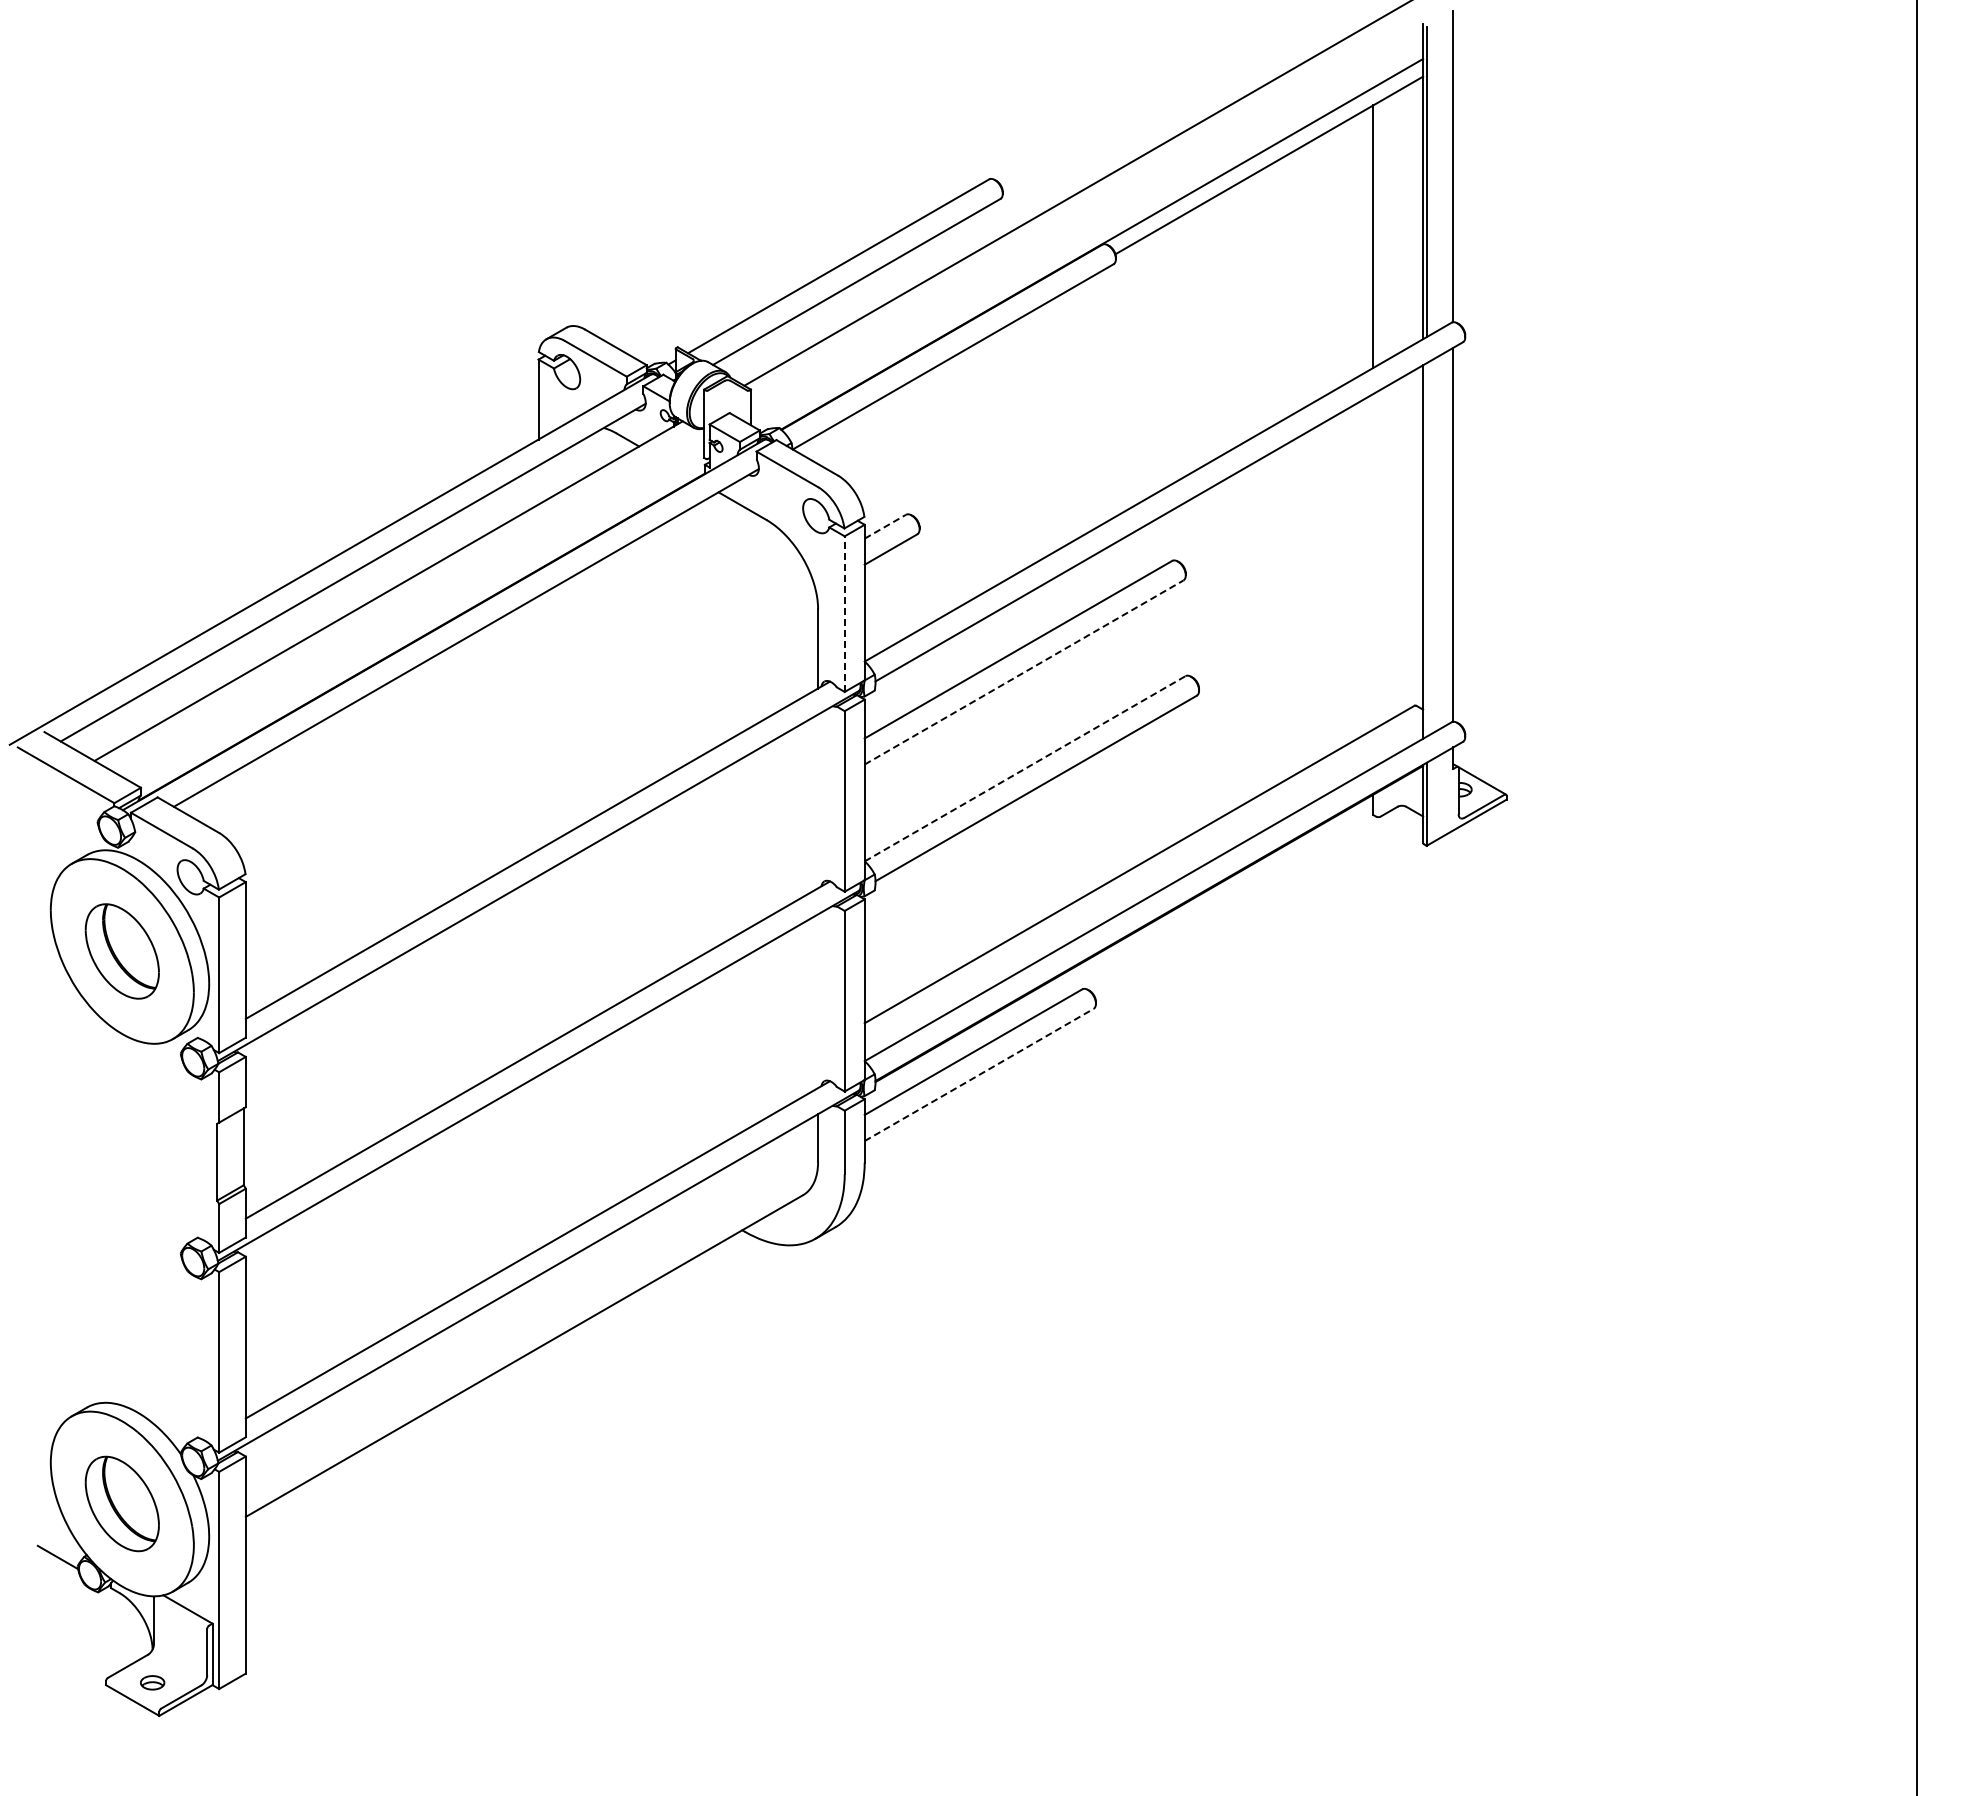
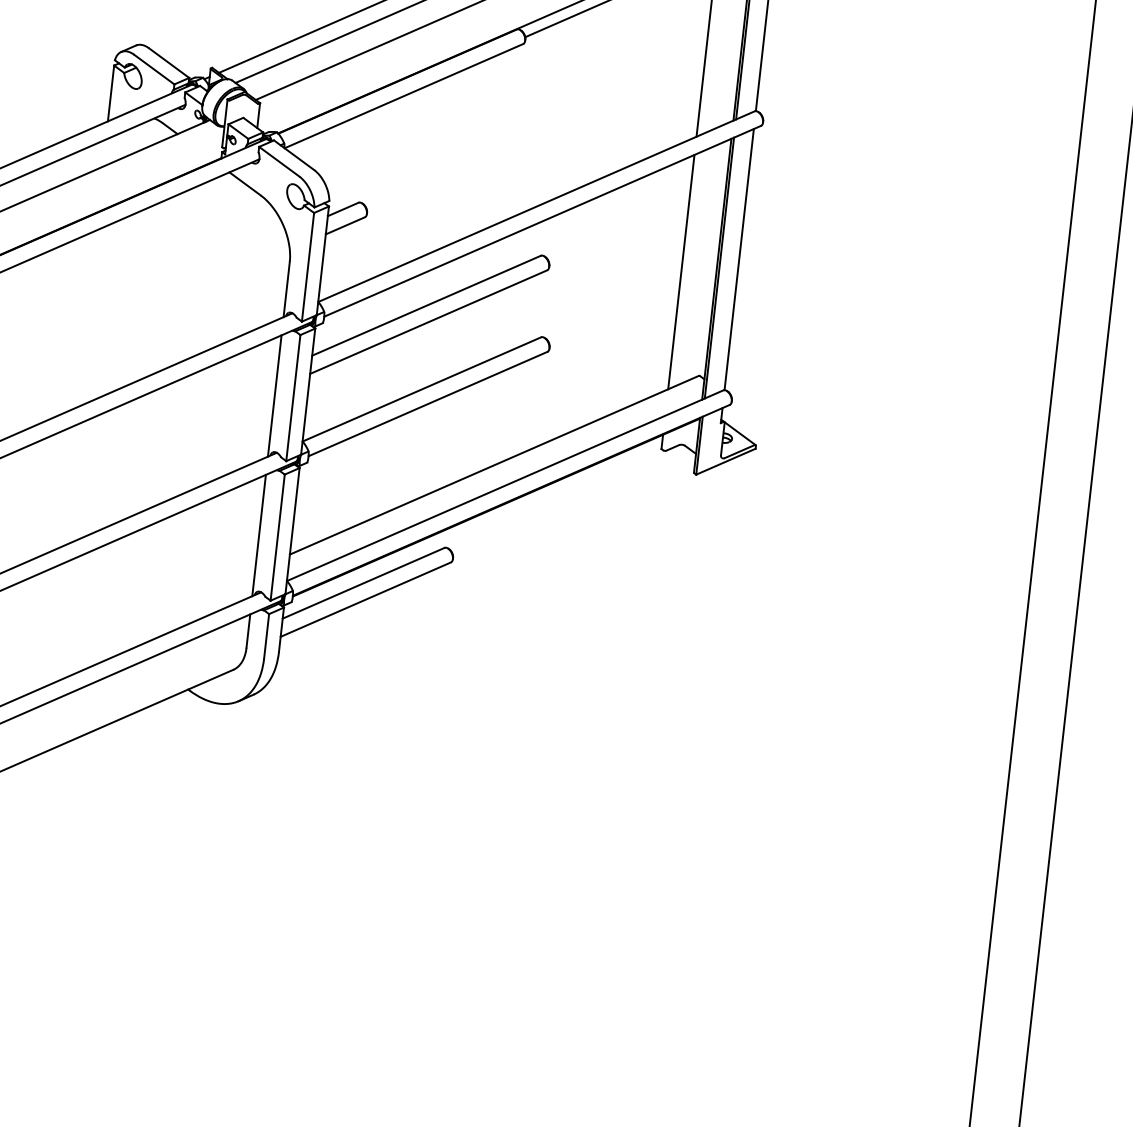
line: (885, 526) -> (343, 209), dashed -> solid
line: (1426, 549) -> (719, 267), added
line: (1373, 561) -> (681, 271), added
line: (844, 614) -> (307, 267), dashed -> solid
line: (1024, 672) -> (428, 322), dashed -> solid
line: (1025, 768) -> (422, 389), dashed -> solid
line: (818, 801) -> (275, 396), added
line: (818, 1001) -> (259, 535), added
line: (979, 1074) -> (366, 599), dashed -> solid

